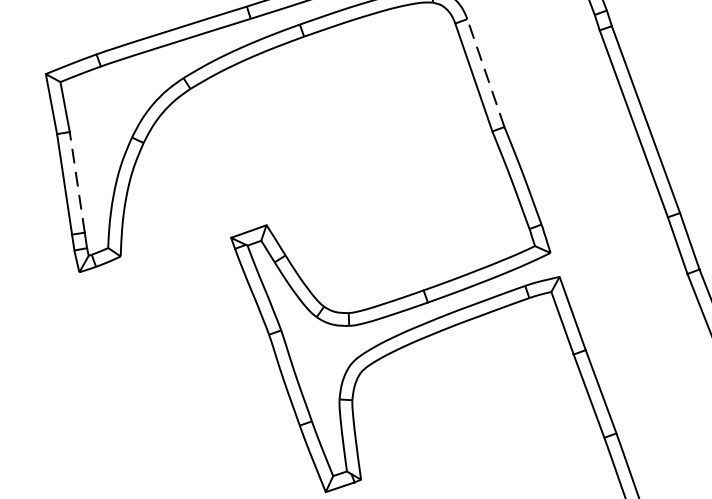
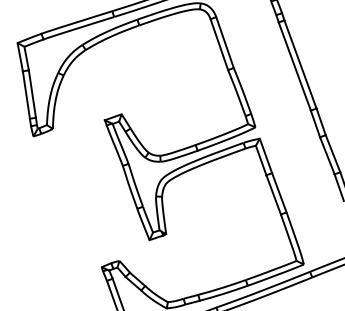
line: (486, 72) -> (225, 42), dashed -> solid
line: (77, 183) -> (32, 94), dashed -> solid

